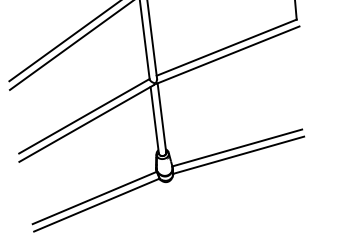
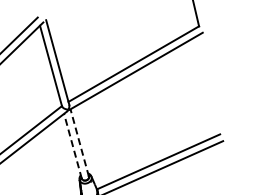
line: (161, 117) -> (79, 142), solid -> dashed
line: (154, 120) -> (72, 146), solid -> dashed

